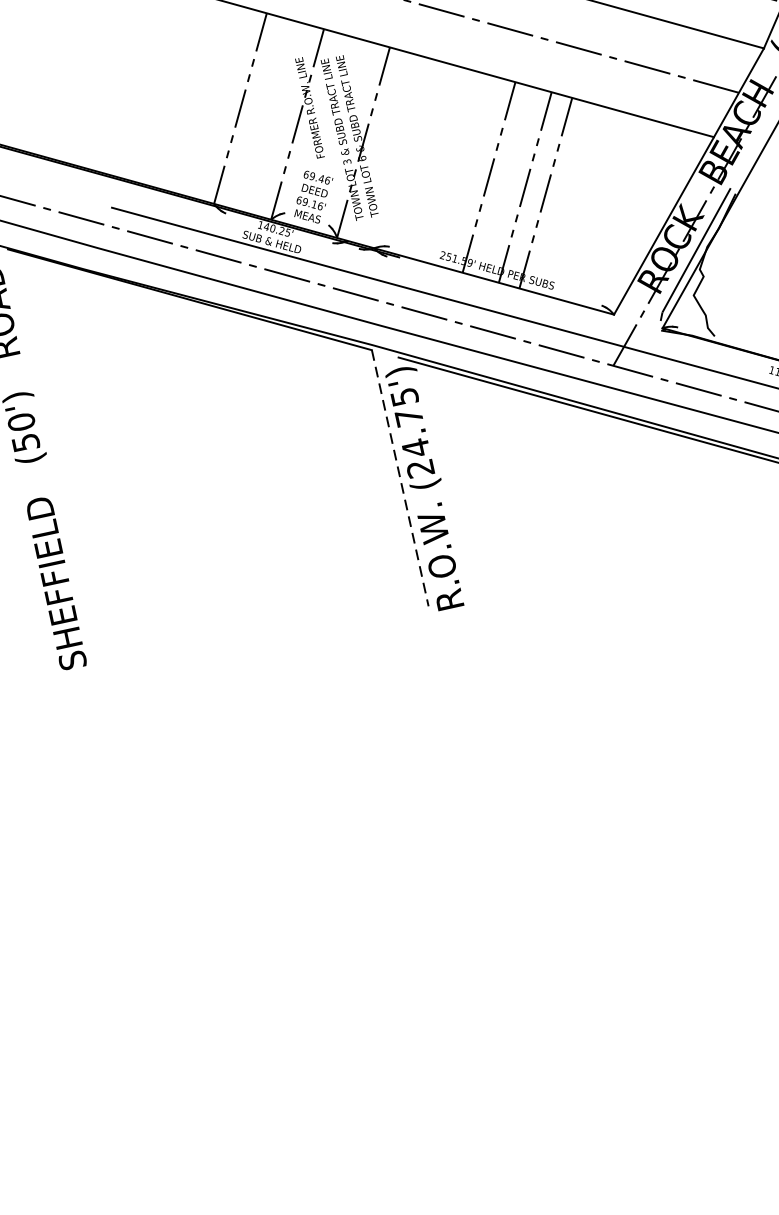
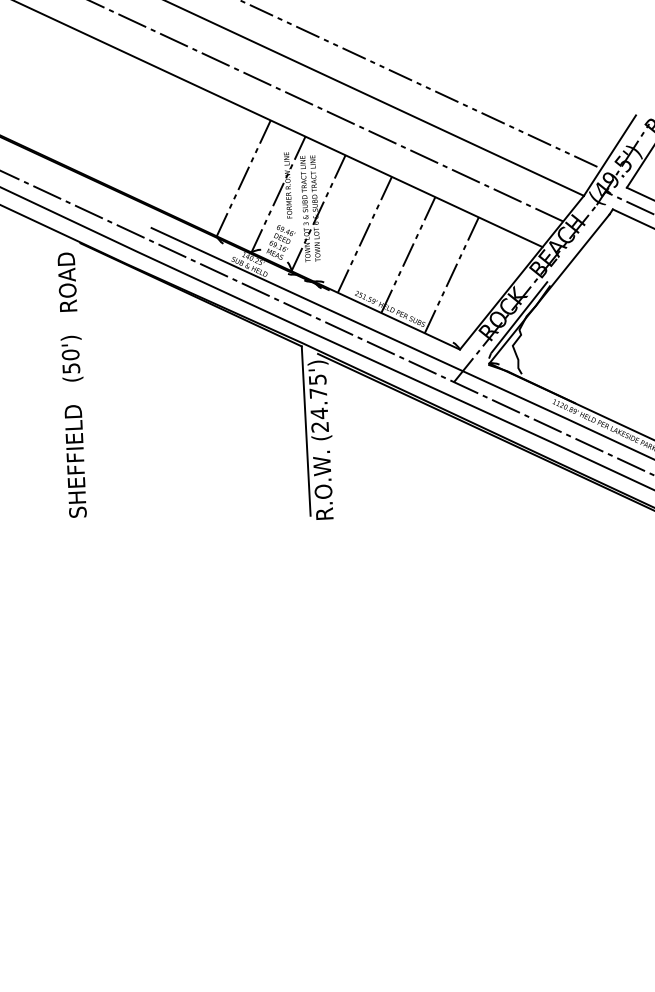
line: (488, 177) -> (364, 234), moved
line: (524, 188) -> (451, 275), moved
line: (546, 194) -> (408, 255), moved
line: (400, 478) -> (306, 431), dashed -> solid

